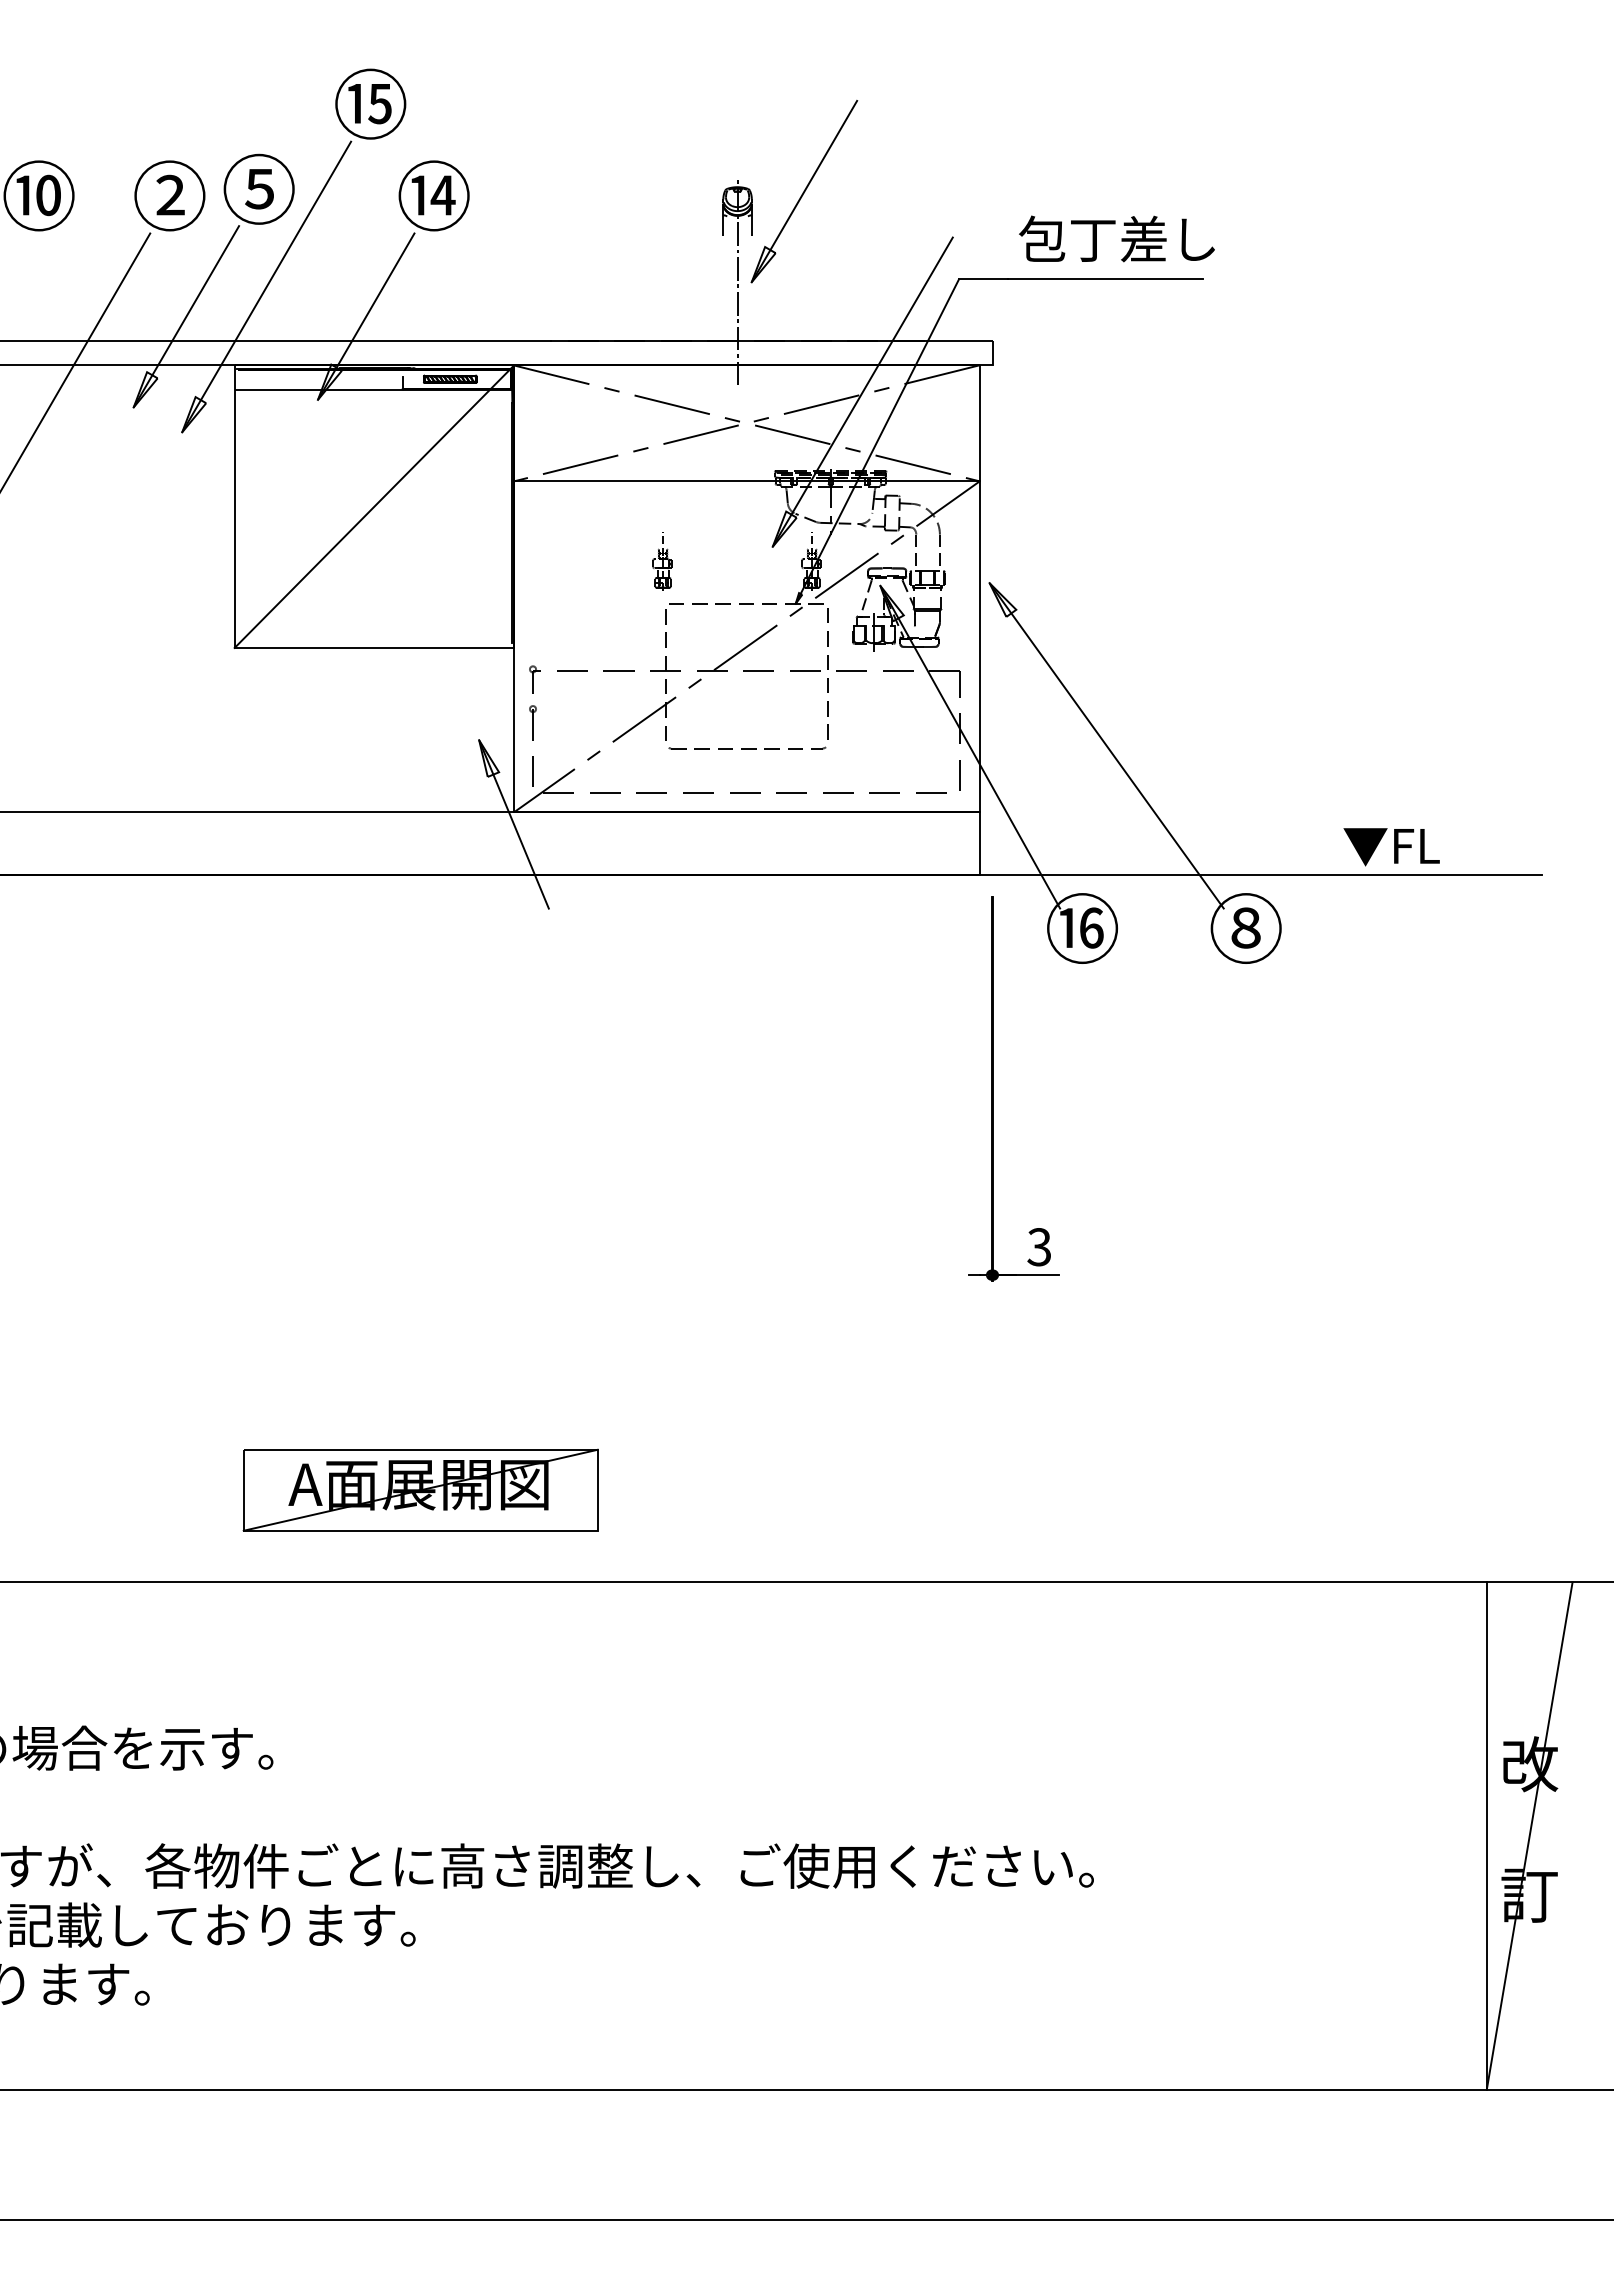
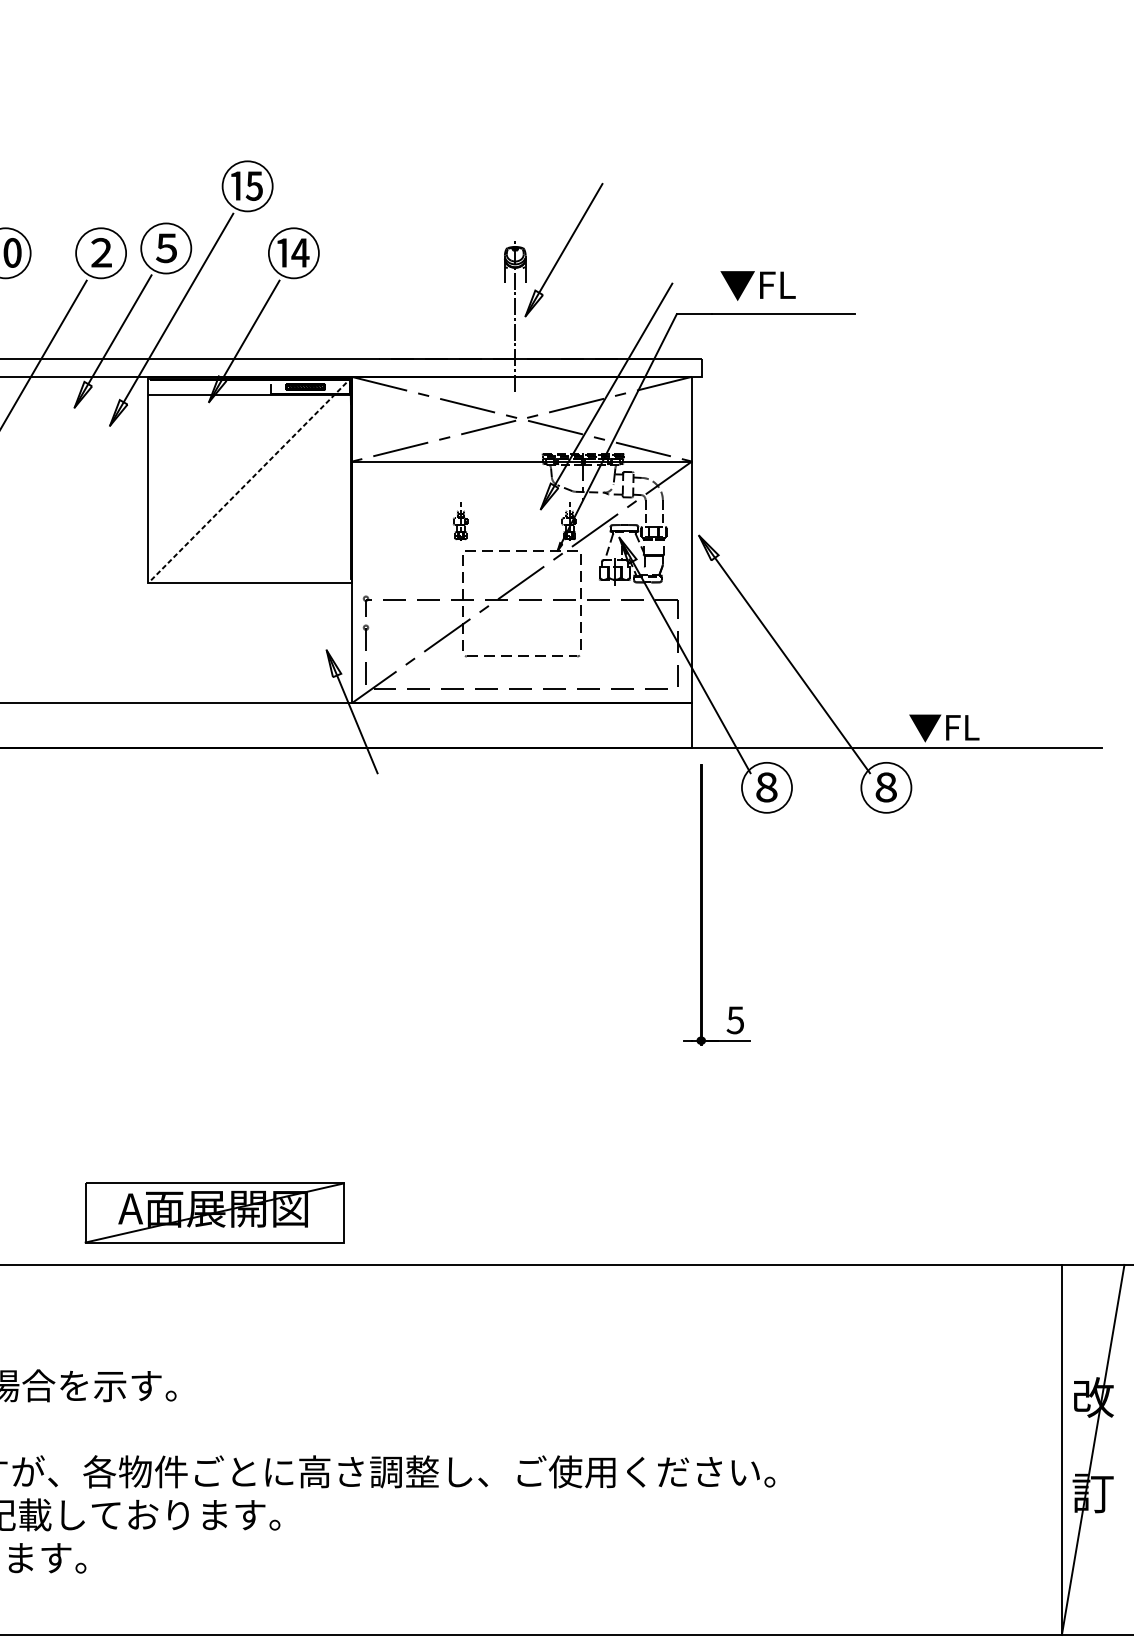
text: (1116, 238) -> (791, 284), 包丁差し -> ▼FL
line: (374, 506) -> (250, 479), solid -> dashed
text: (1391, 847) -> (944, 728), moved
text: (1081, 927) -> (766, 787), ⑯ -> ⑧
text: (1039, 1246) -> (735, 1019), 3 -> 5
part: (420, 1489) -> (214, 1212), moved

